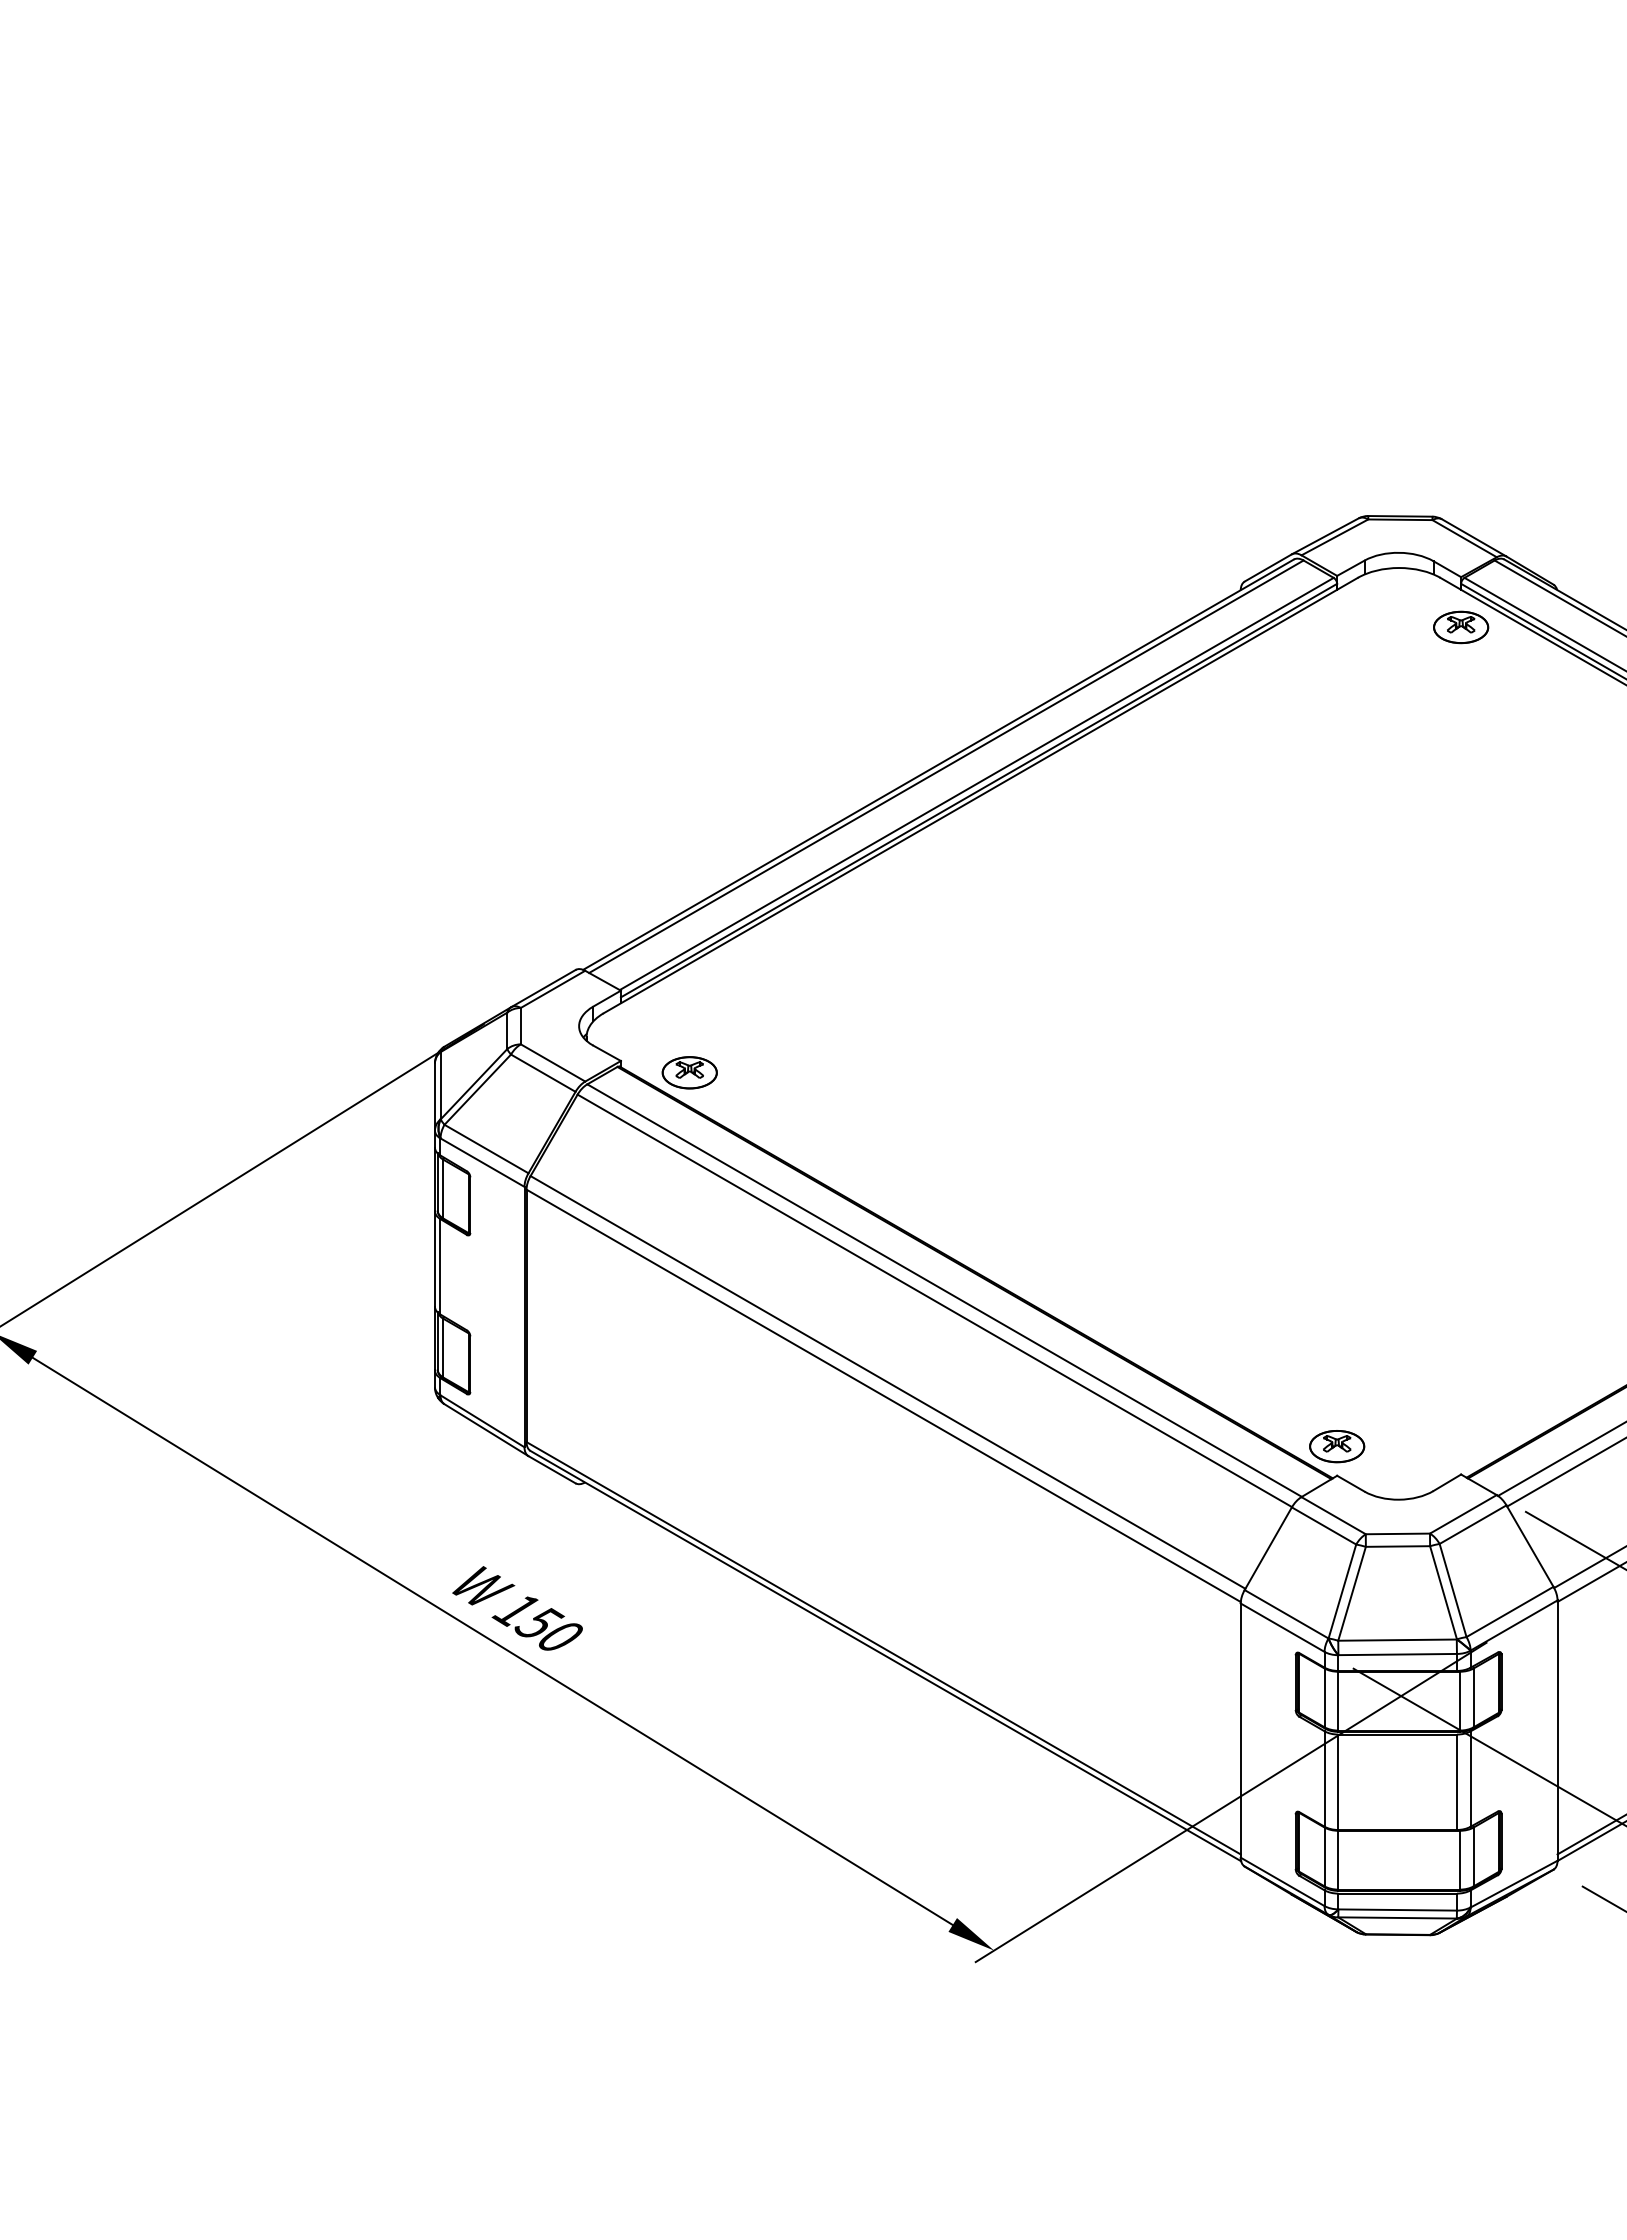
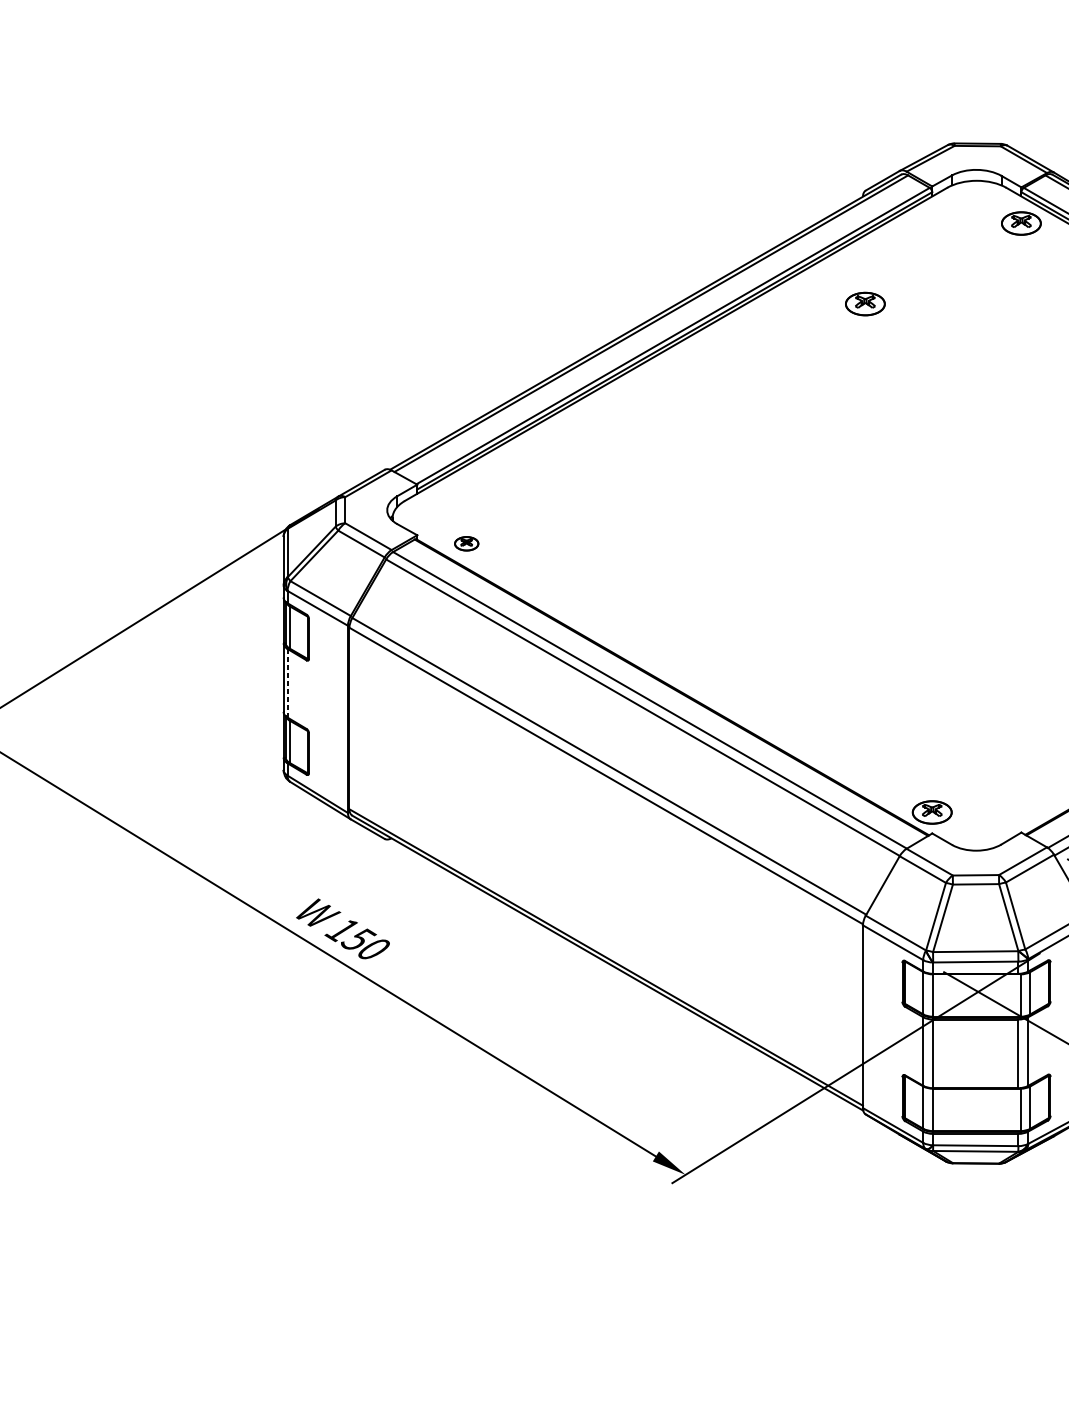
part: (1244, 739) -> (865, 304), added
part: (689, 1072) -> (466, 543), size x0.6
line: (440, 1266) -> (287, 683), solid -> dashed

